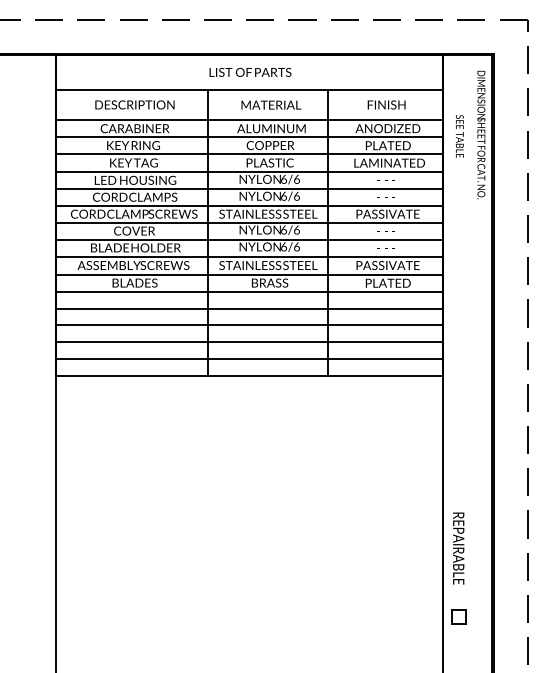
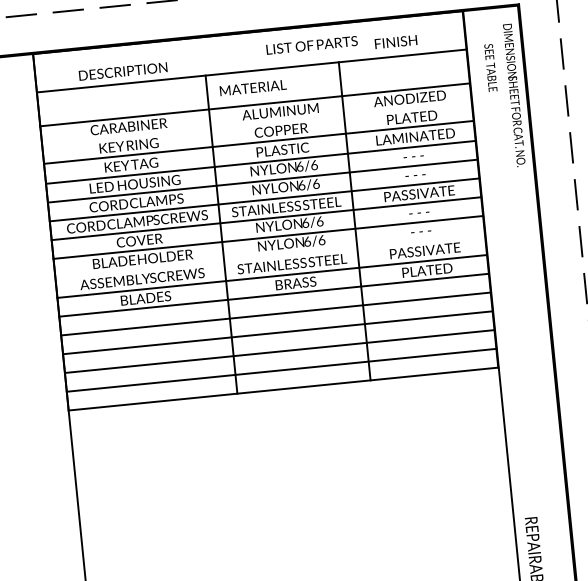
text: (250, 71) -> (311, 44), moved
text: (134, 104) -> (122, 71), moved
text: (271, 104) -> (253, 87), moved
text: (386, 104) -> (395, 41), moved
text: (459, 136) -> (490, 68), moved
line: (249, 137) -> (257, 123), removed
line: (249, 256) -> (270, 256), removed

